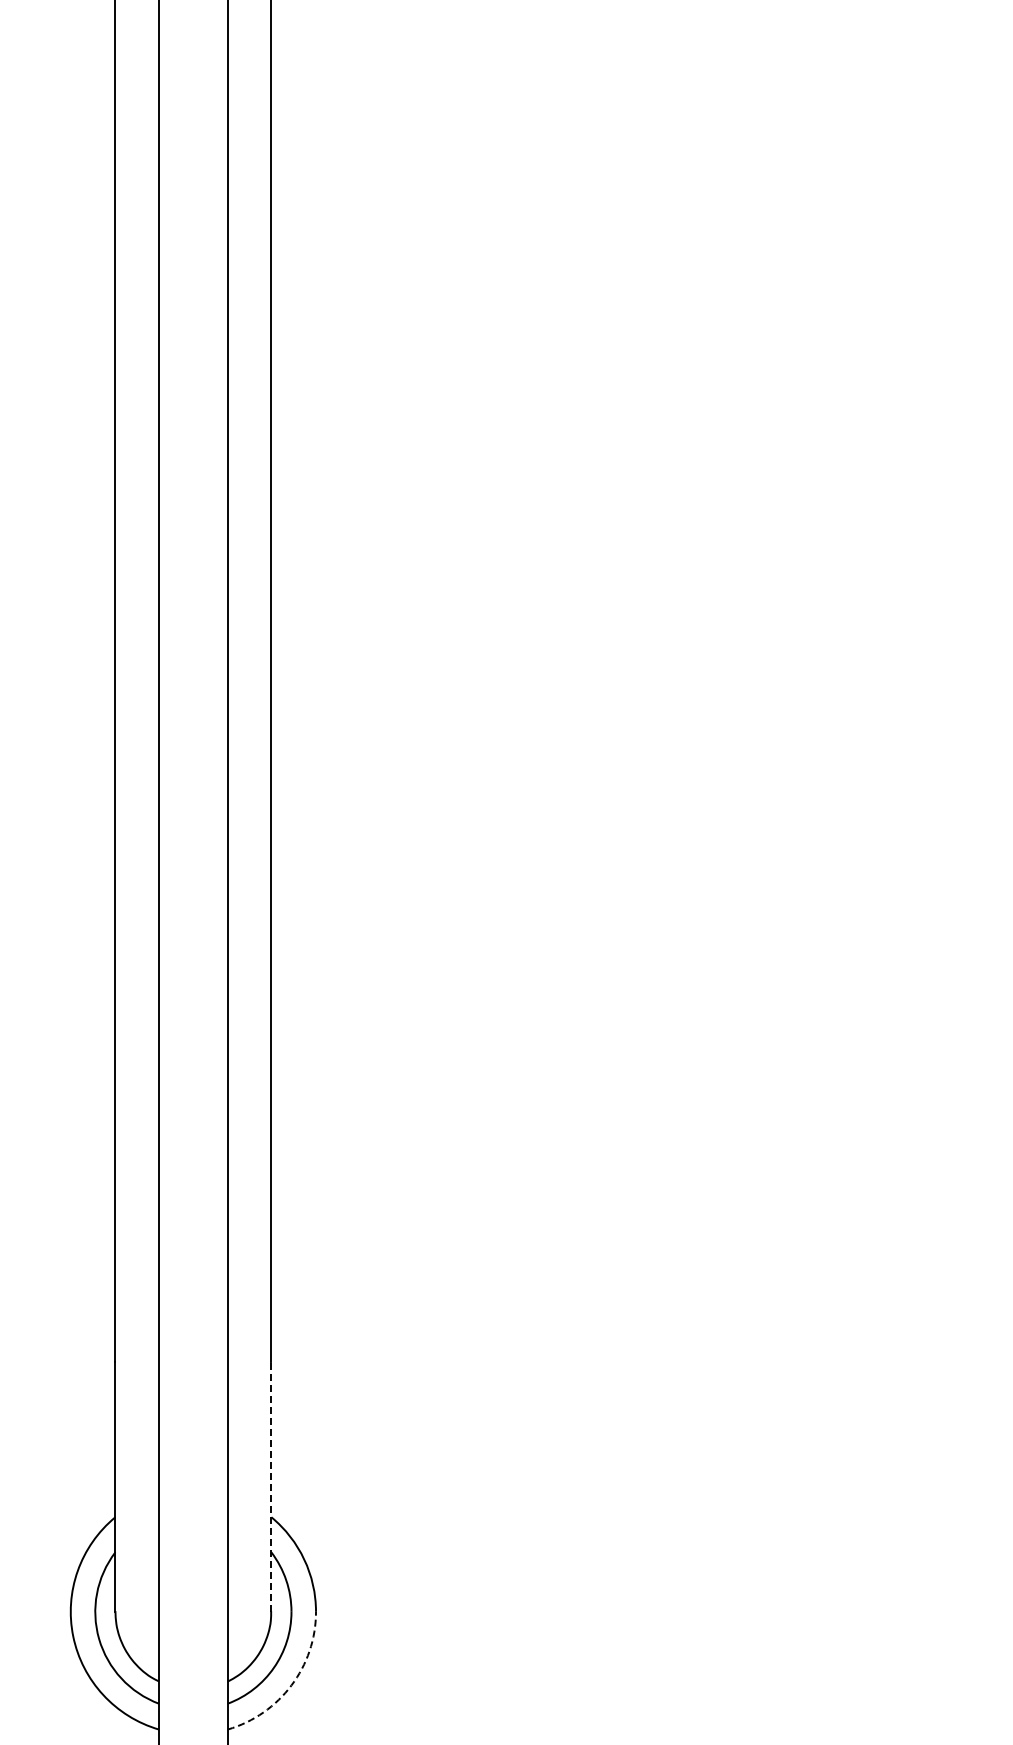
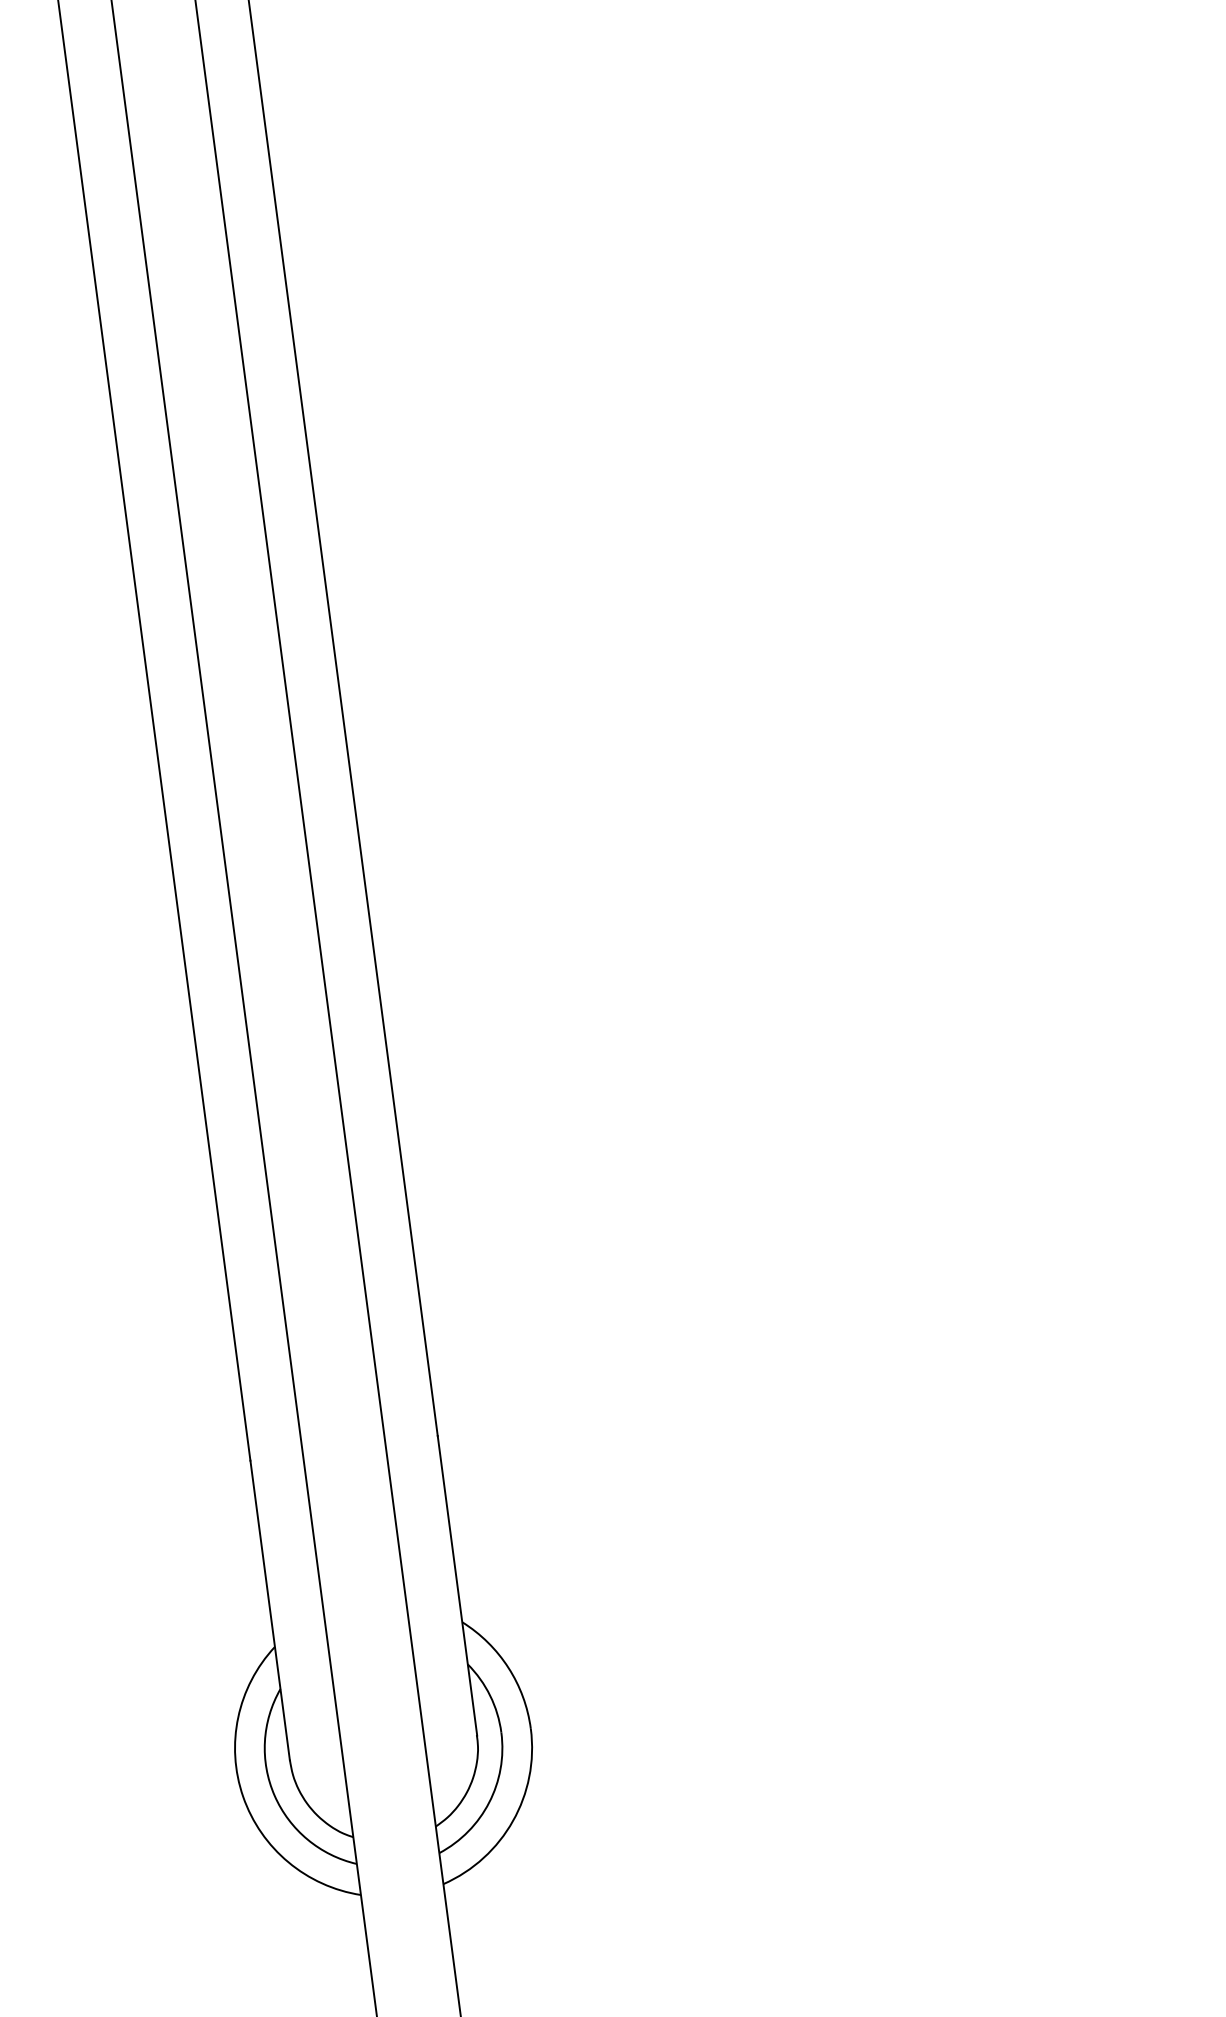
line: (271, 1486) -> (457, 1585), dashed -> solid
arc: (291, 1685) -> (513, 1821), dashed -> solid

